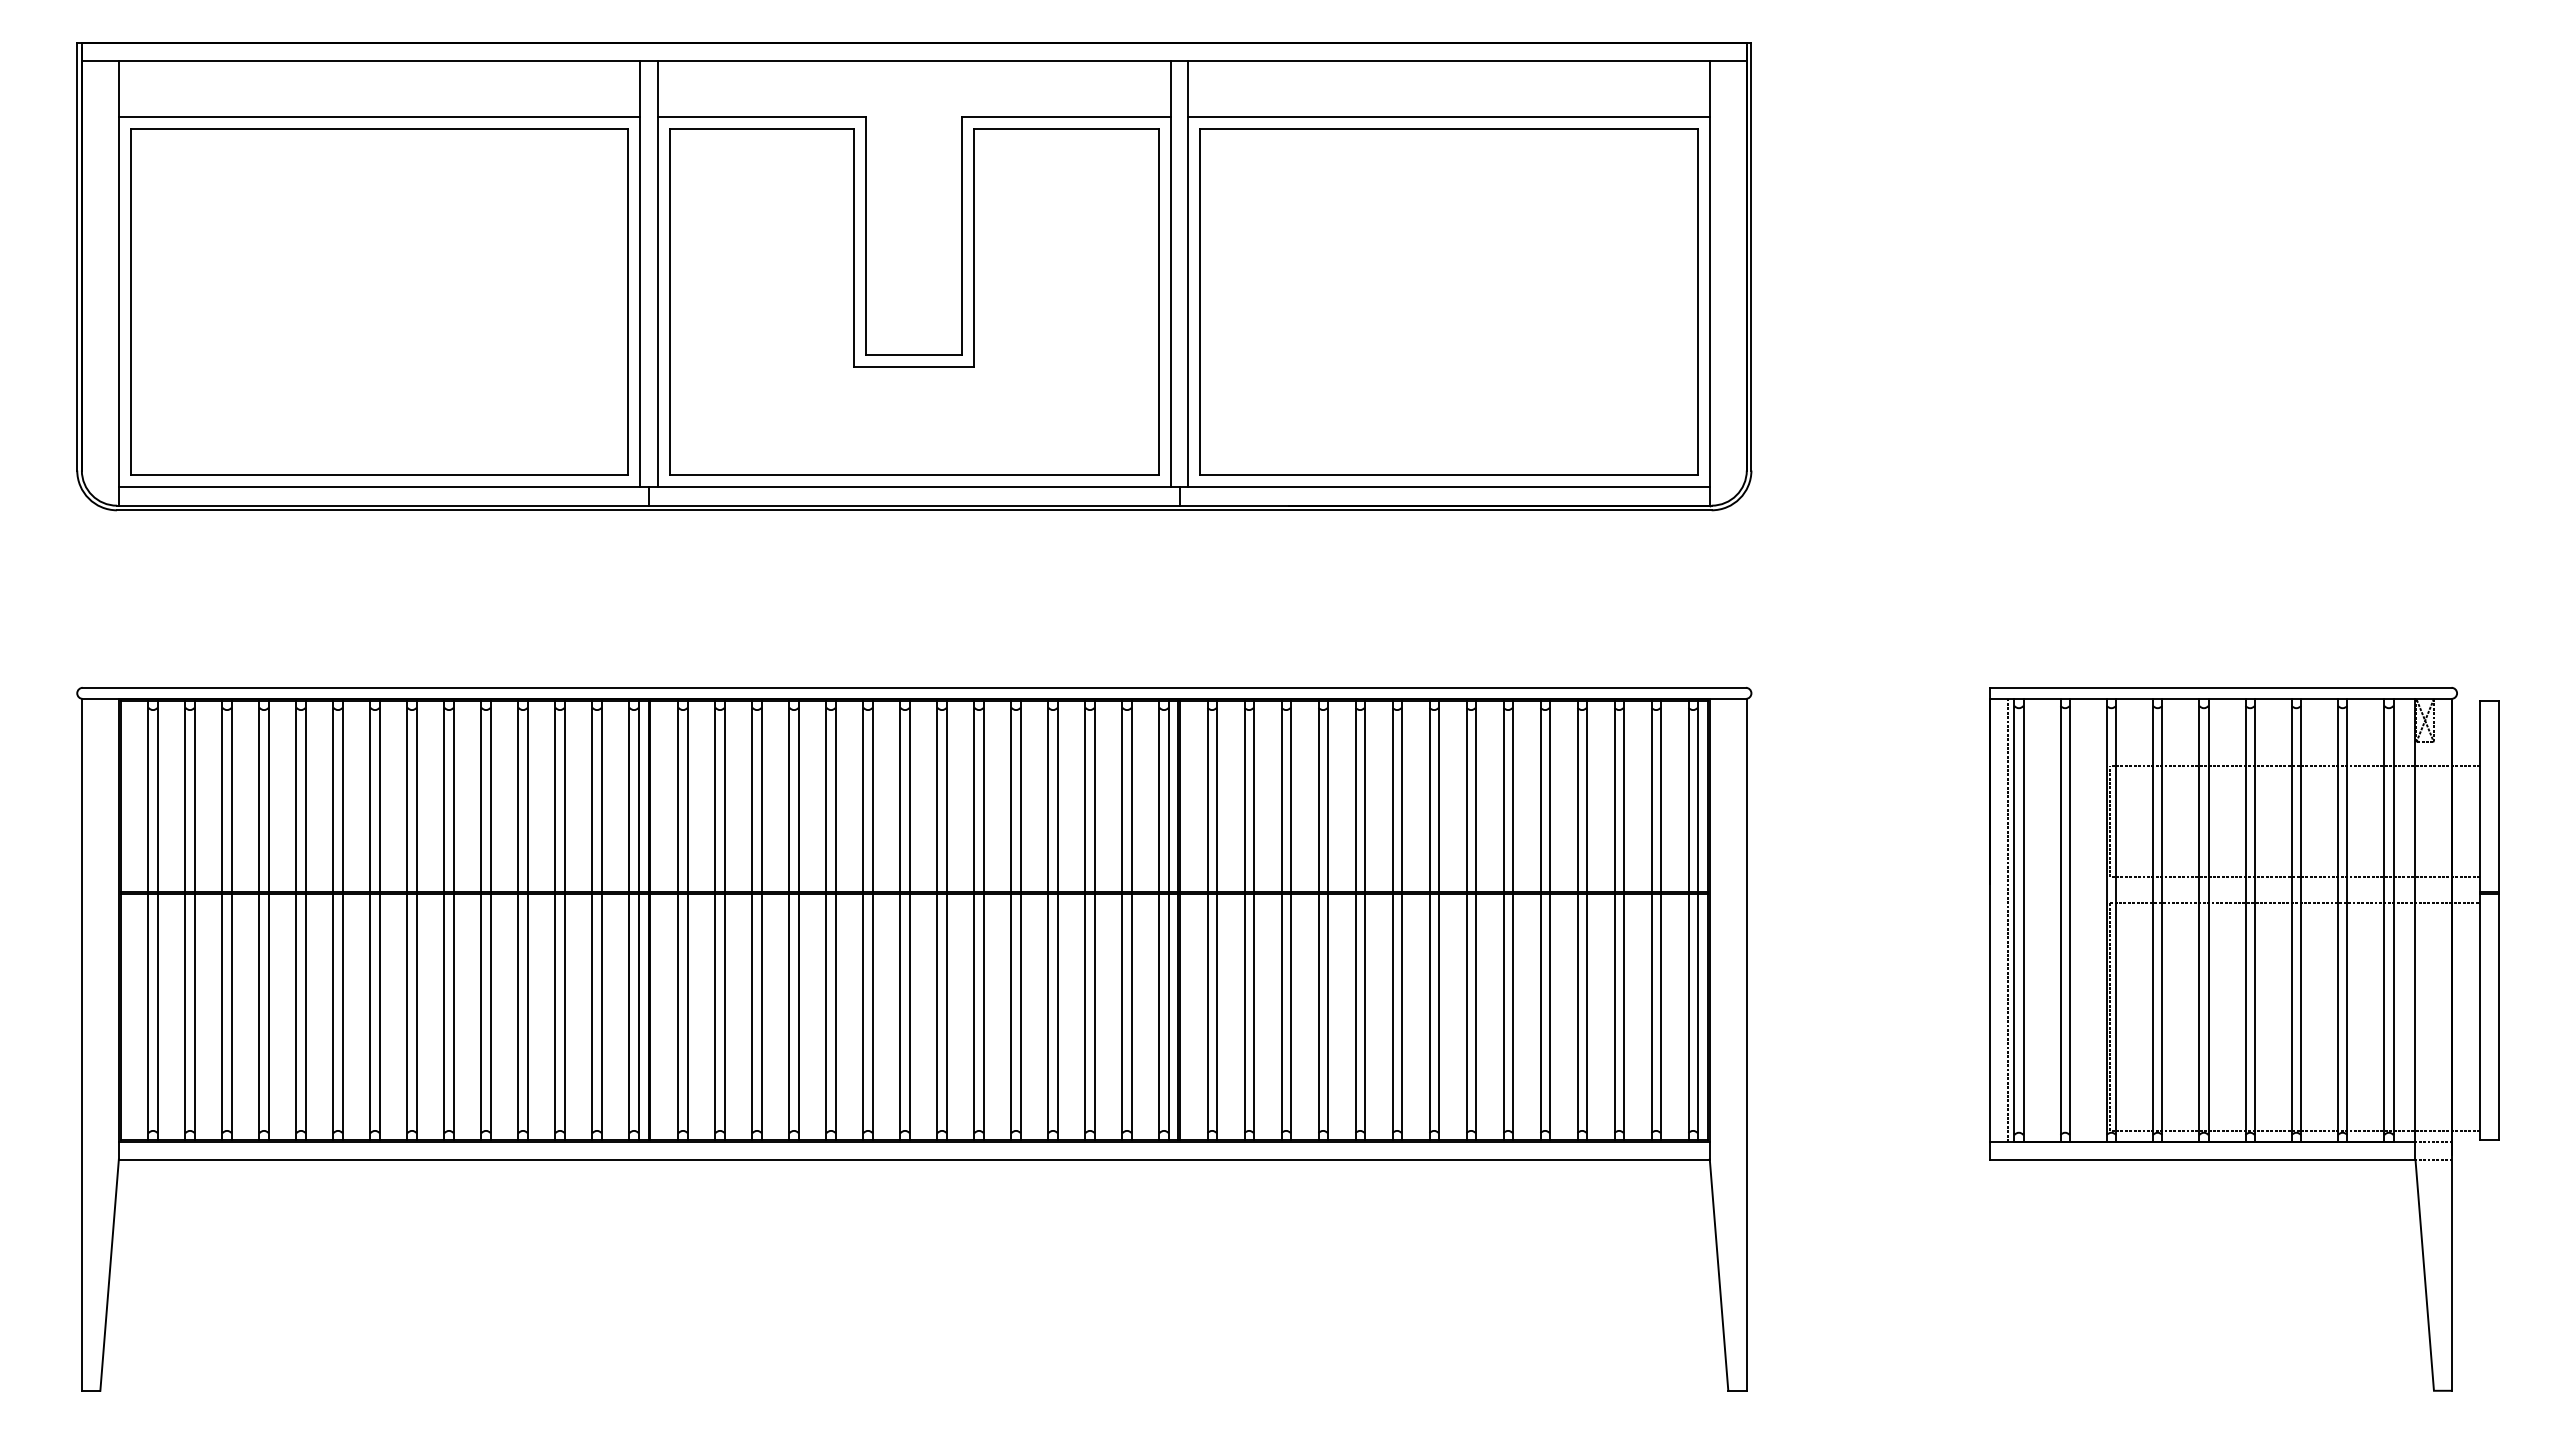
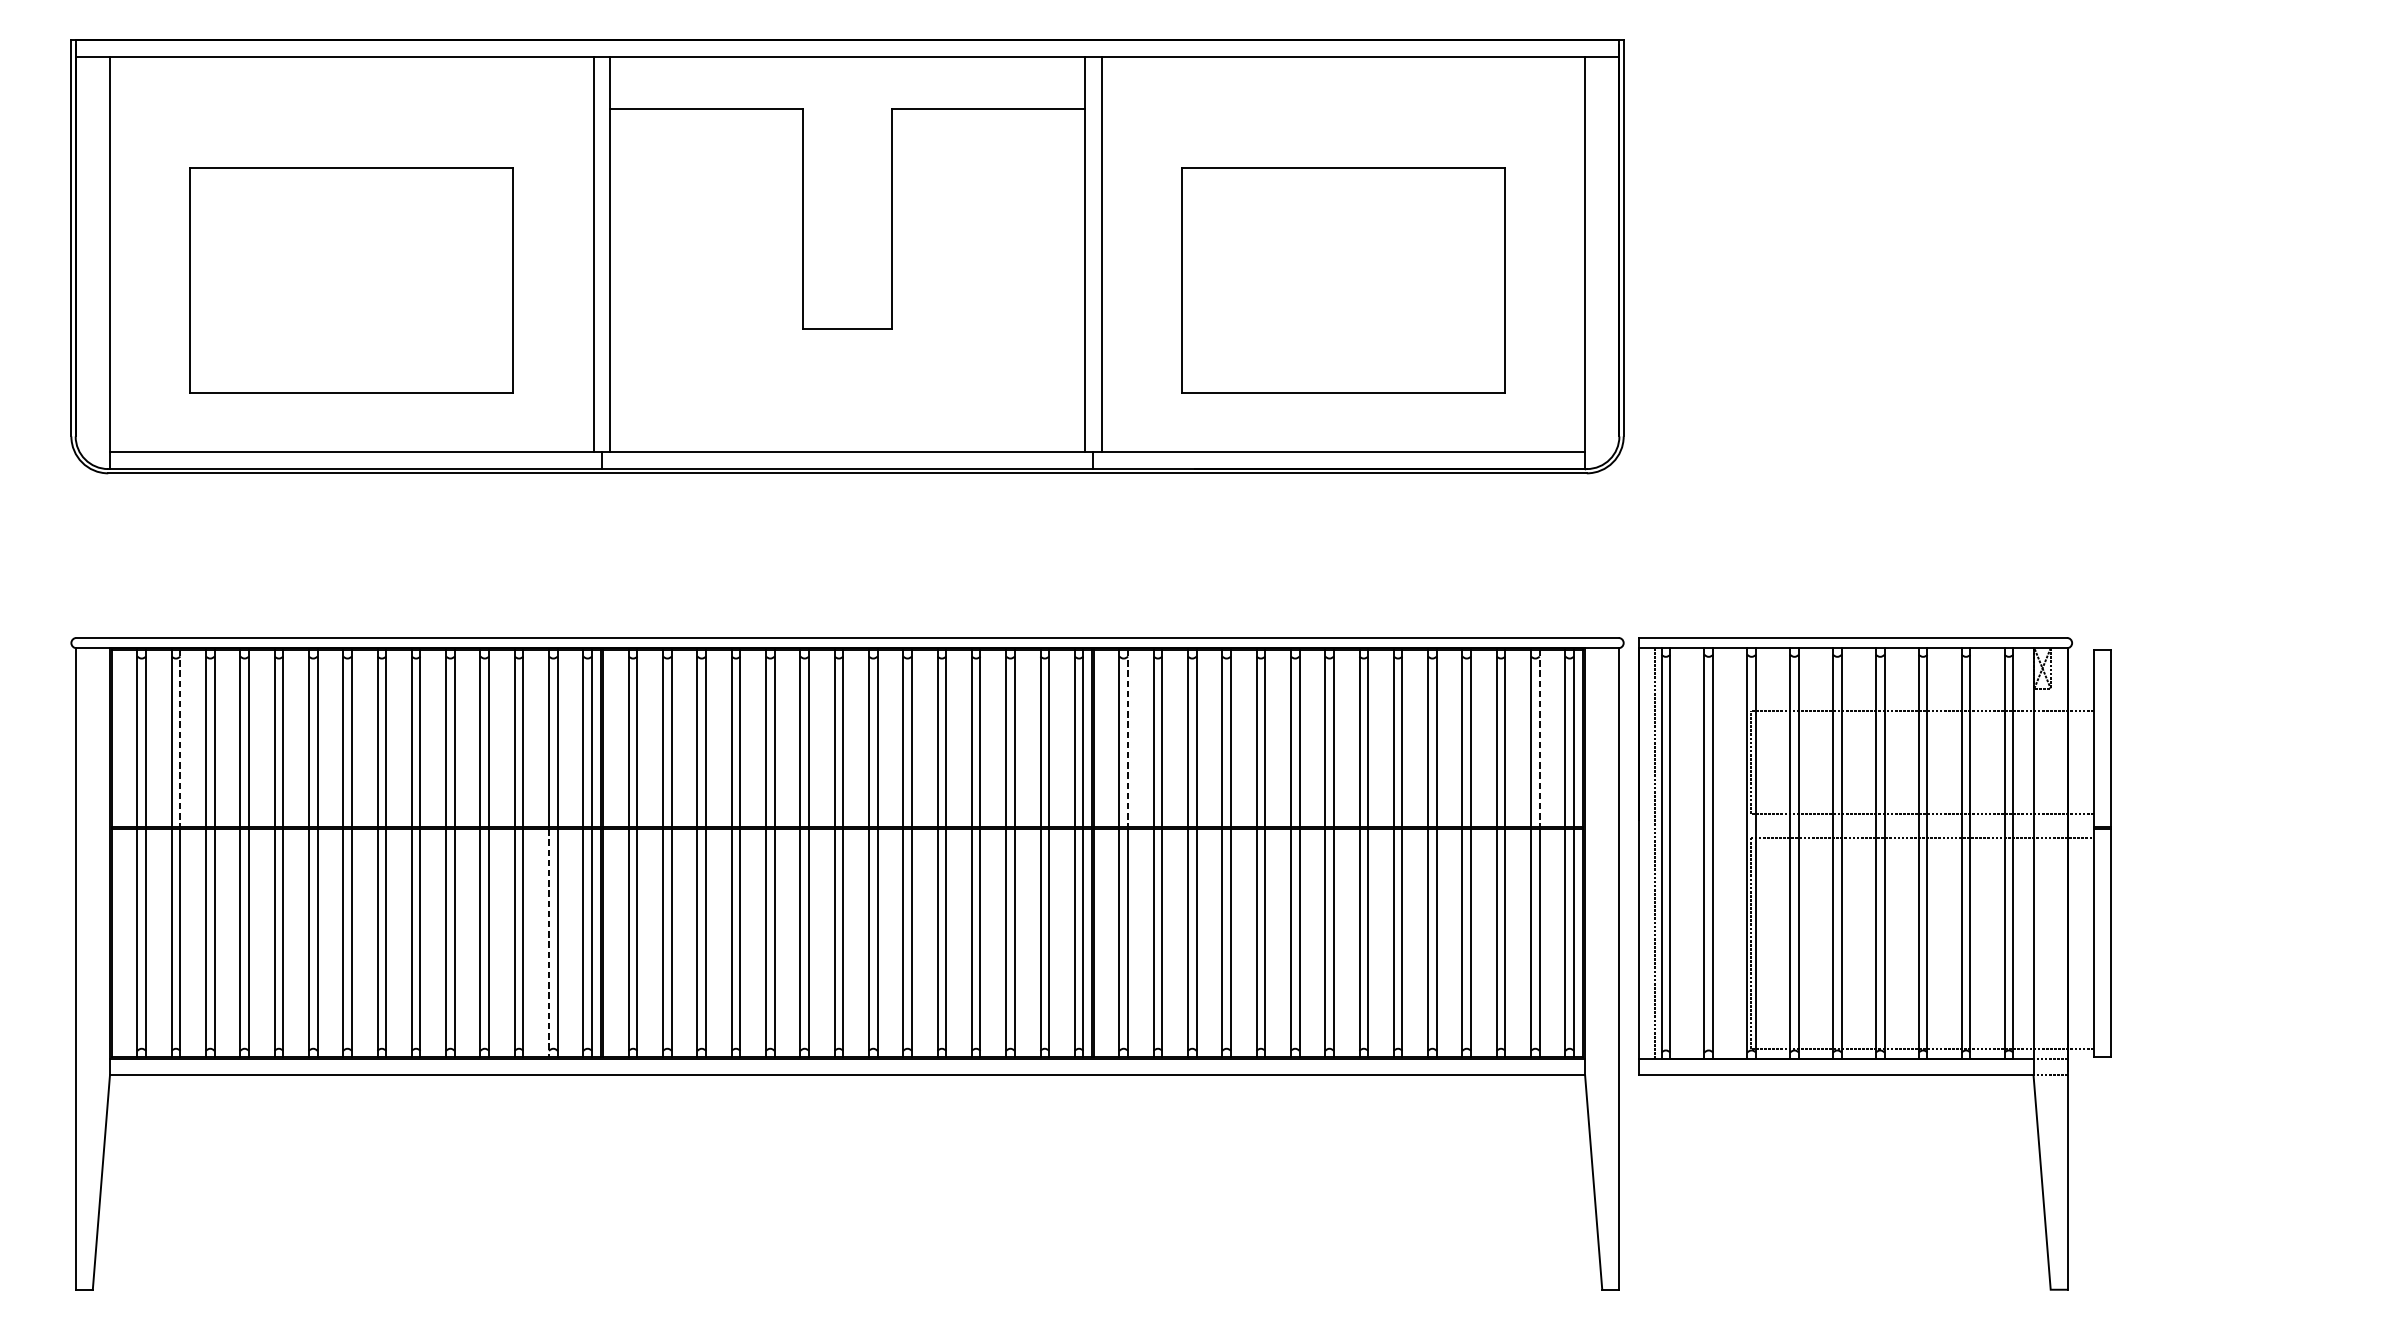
line: (379, 117) -> (351, 109), removed
line: (1448, 117) -> (1342, 109), removed
part: (379, 301) -> (351, 279), size x0.7
part: (973, 301) -> (902, 279), removed
part: (1448, 301) -> (1342, 279), size x0.7
line: (194, 796) -> (180, 738), solid -> dashed
line: (1216, 796) -> (1127, 738), solid -> dashed
line: (1660, 796) -> (1539, 738), solid -> dashed
line: (592, 1017) -> (549, 943), solid -> dashed
part: (2244, 1039) -> (1875, 964), moved

